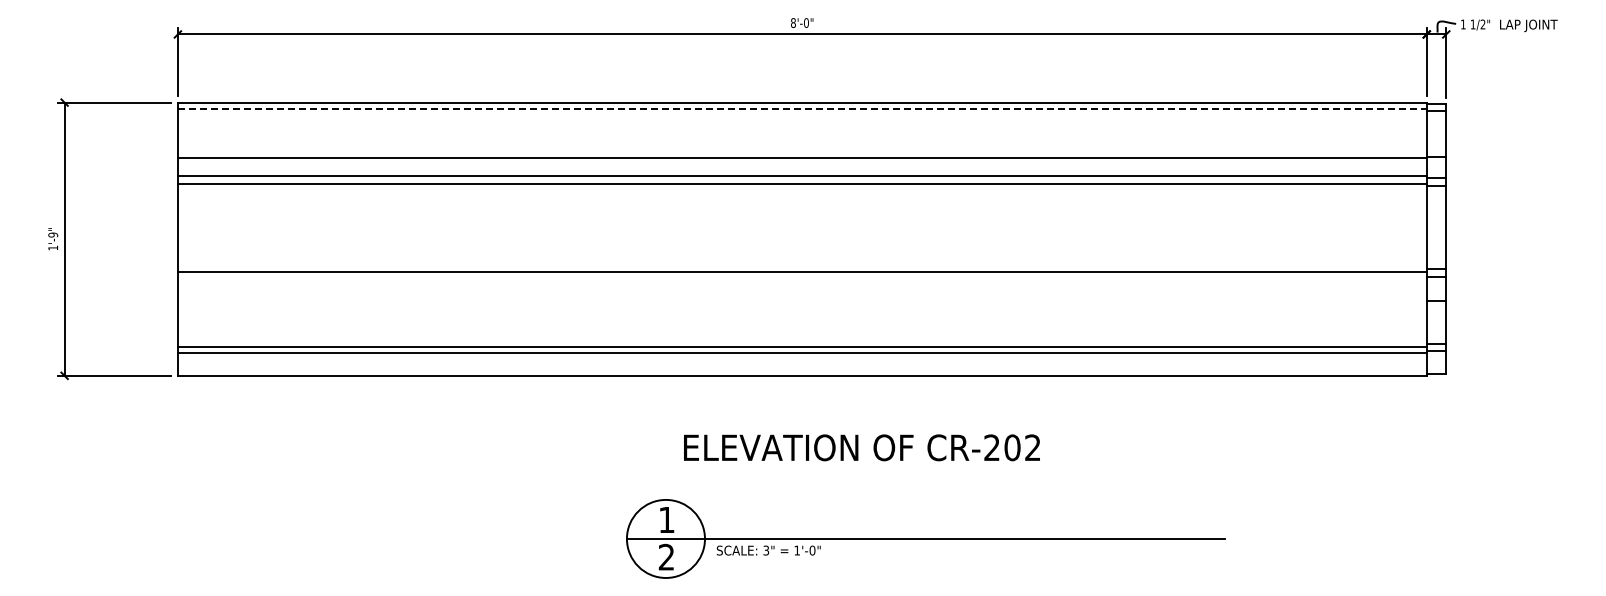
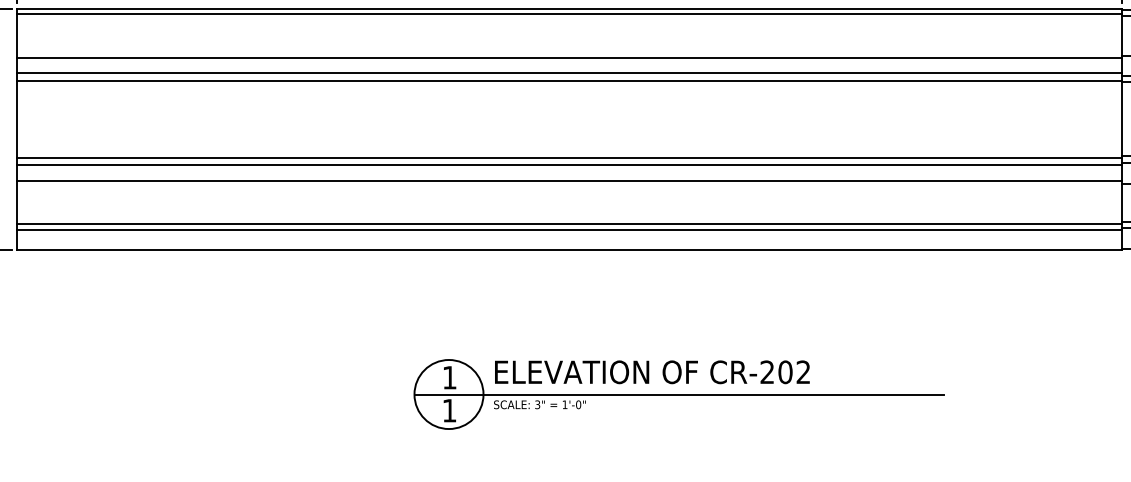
line: (802, 109) -> (569, 14), dashed -> solid
line: (801, 279) -> (568, 165), added
line: (801, 297) -> (568, 181), added
text: (861, 447) -> (651, 372), moved
text: (665, 556) -> (448, 410), 2 -> 1

